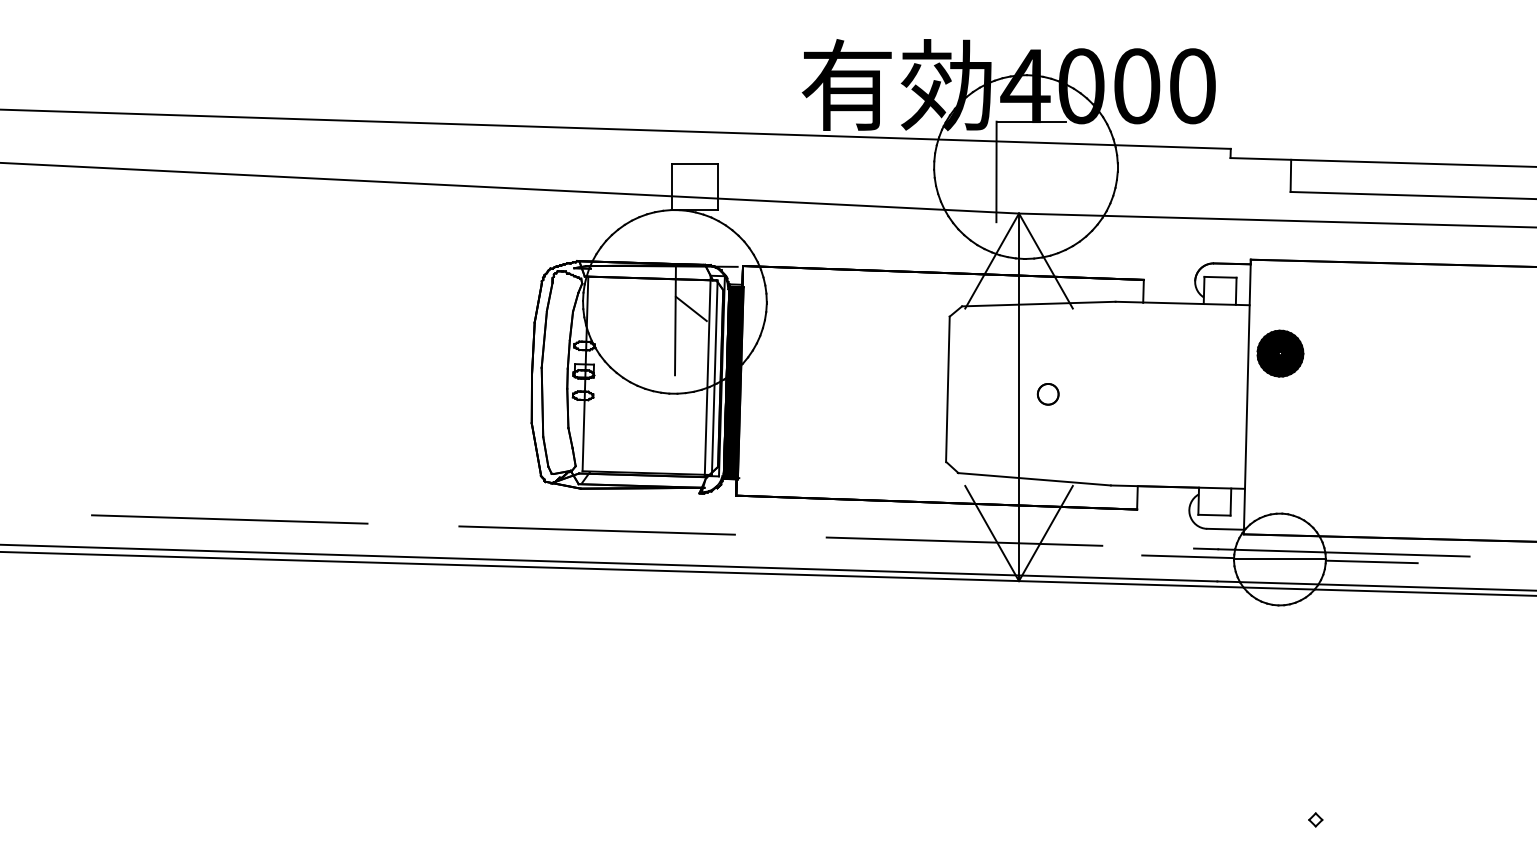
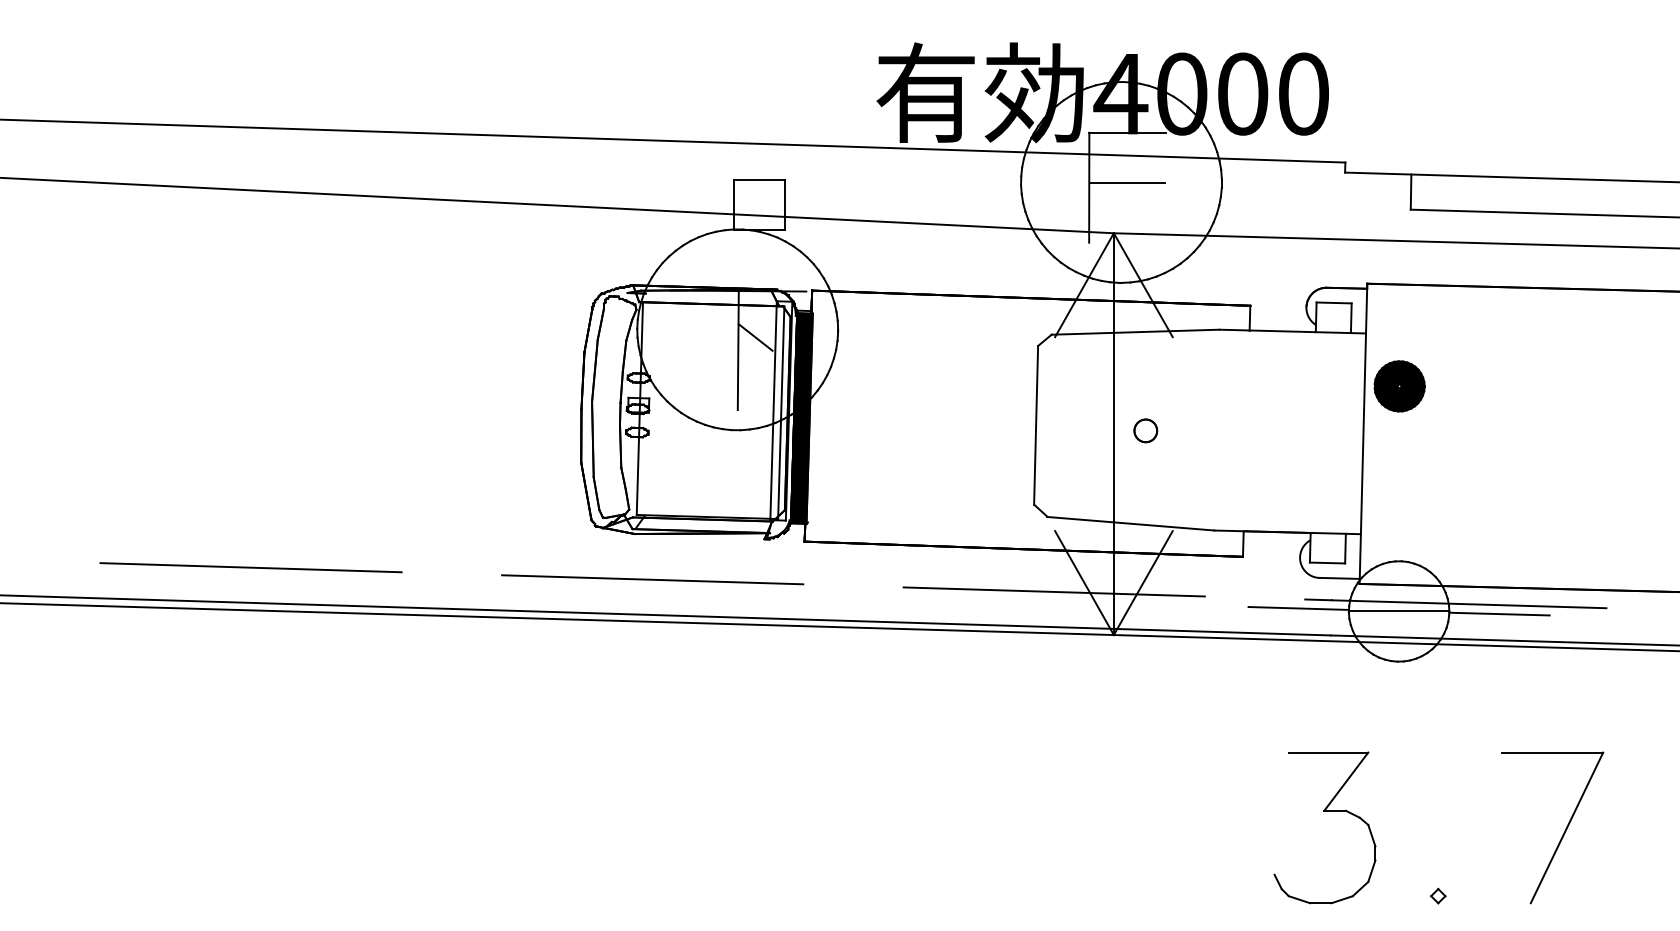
line: (1031, 167) -> (1127, 182), added
part: (1212, 742) -> (1325, 811), added
part: (1430, 761) -> (1563, 832), added

